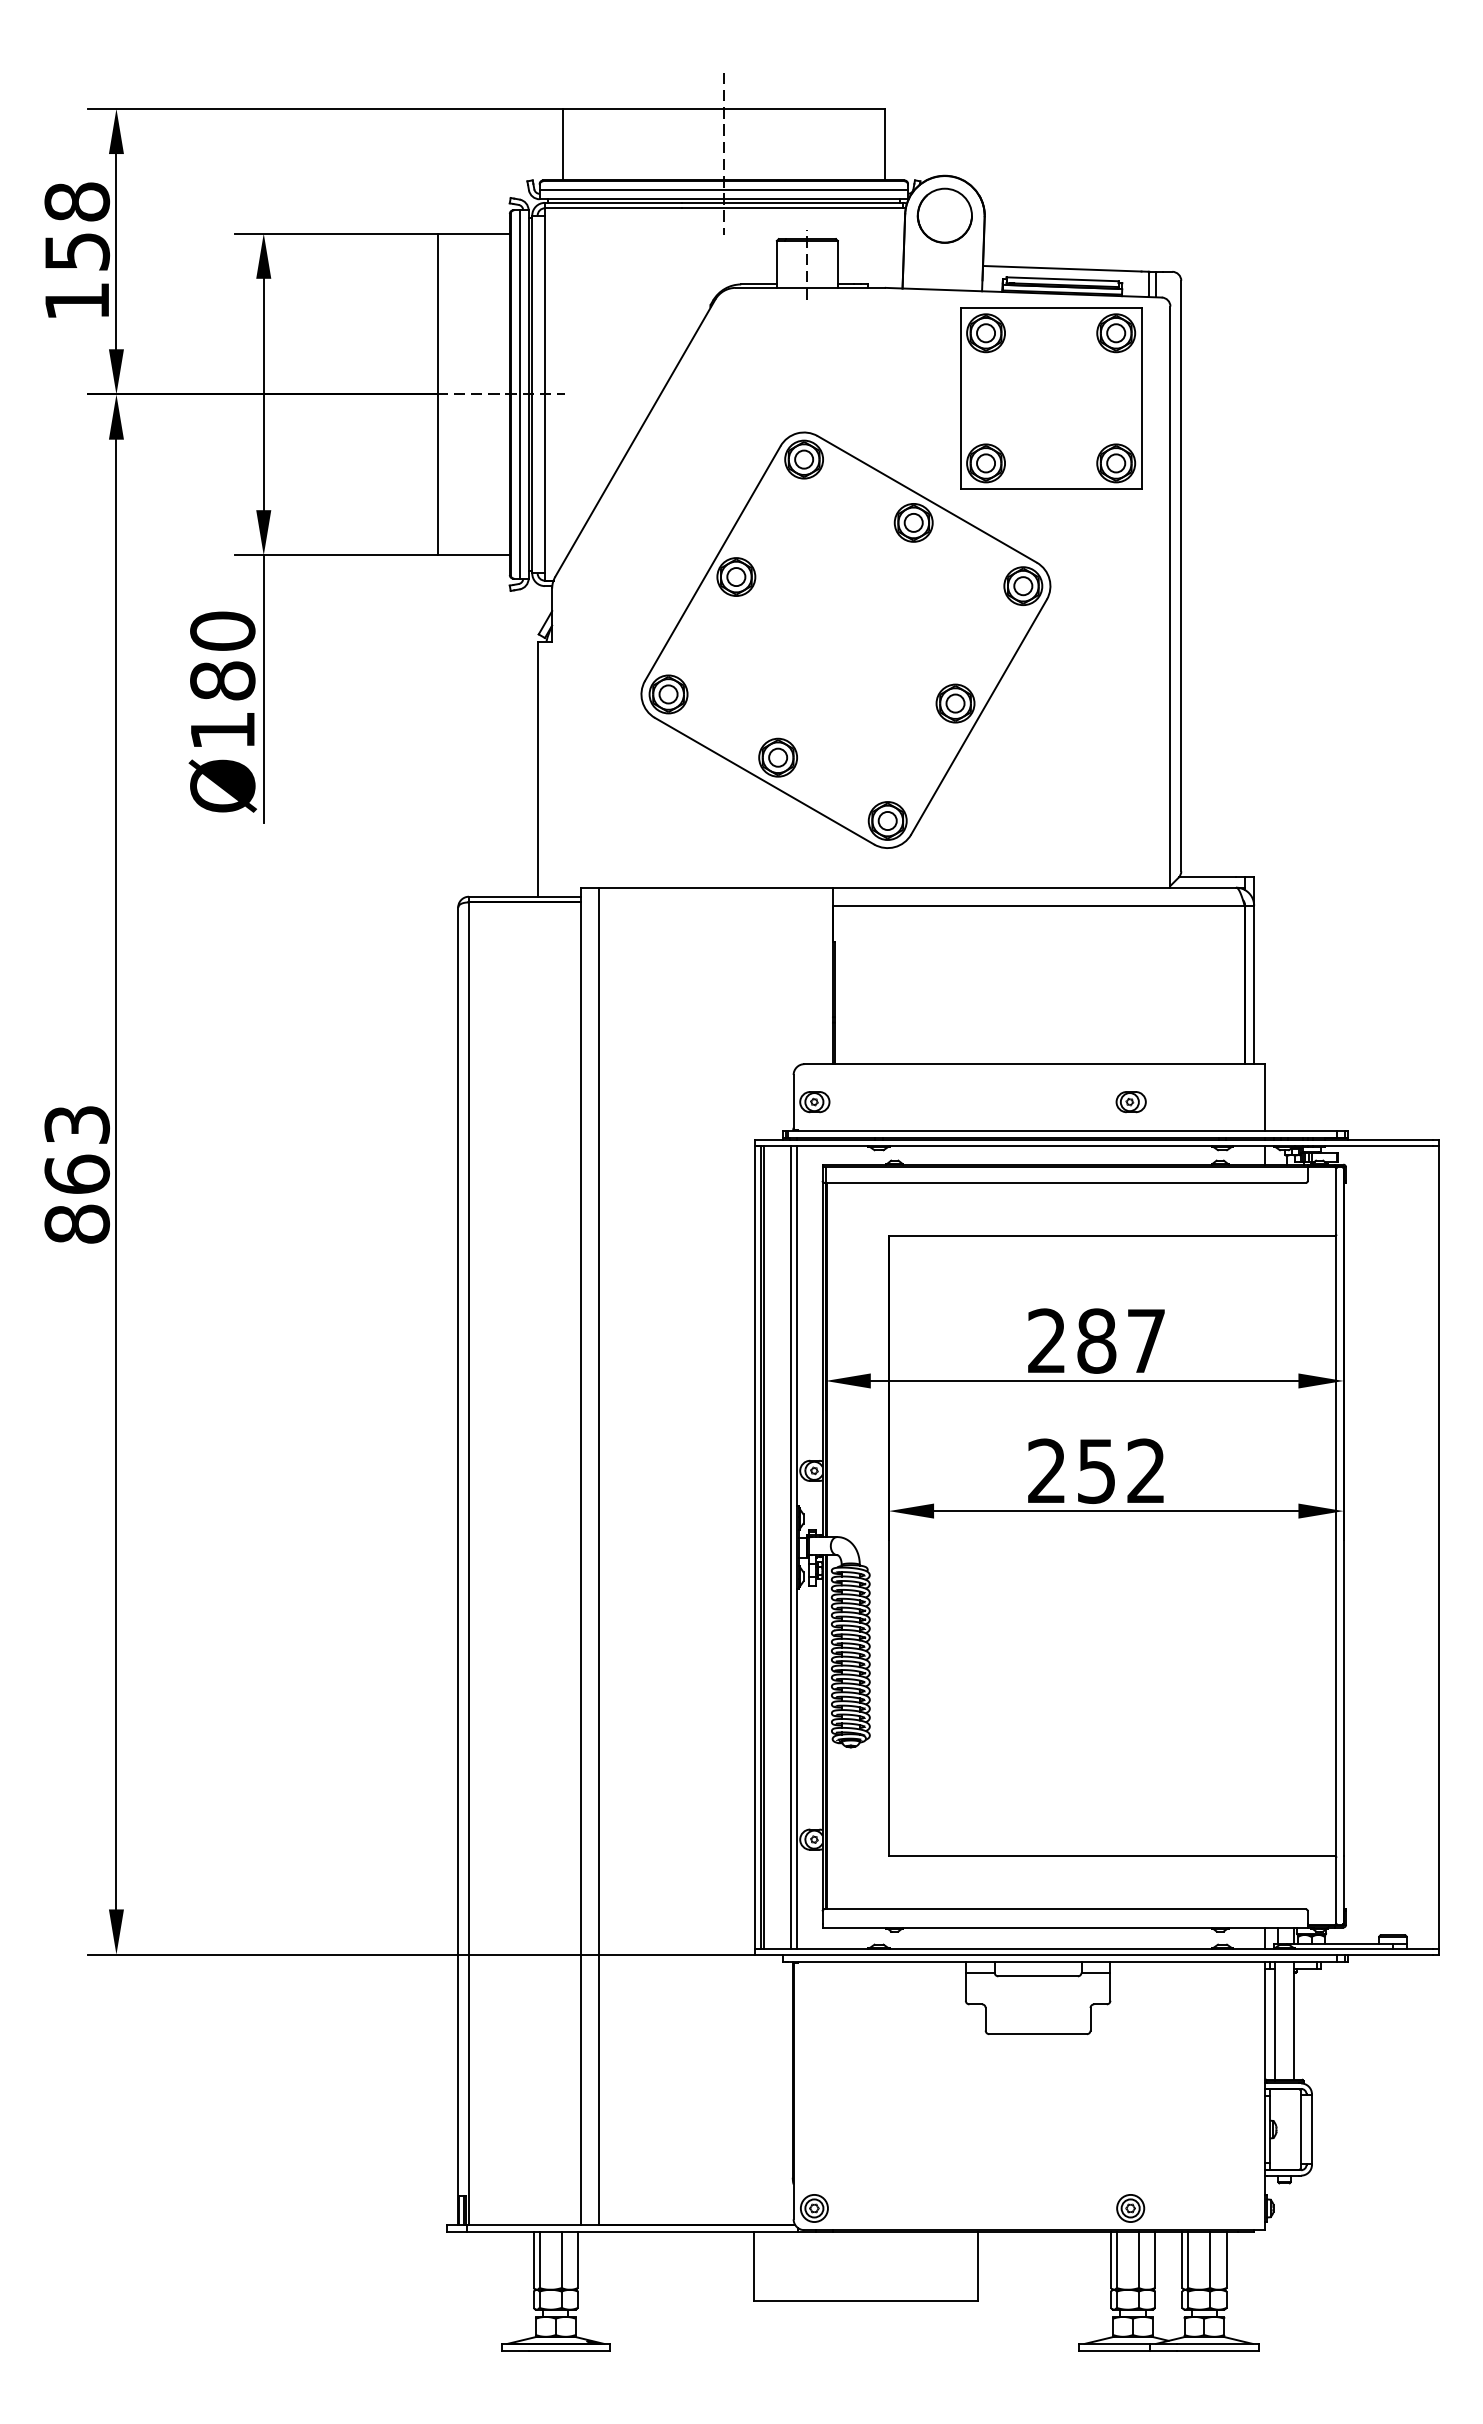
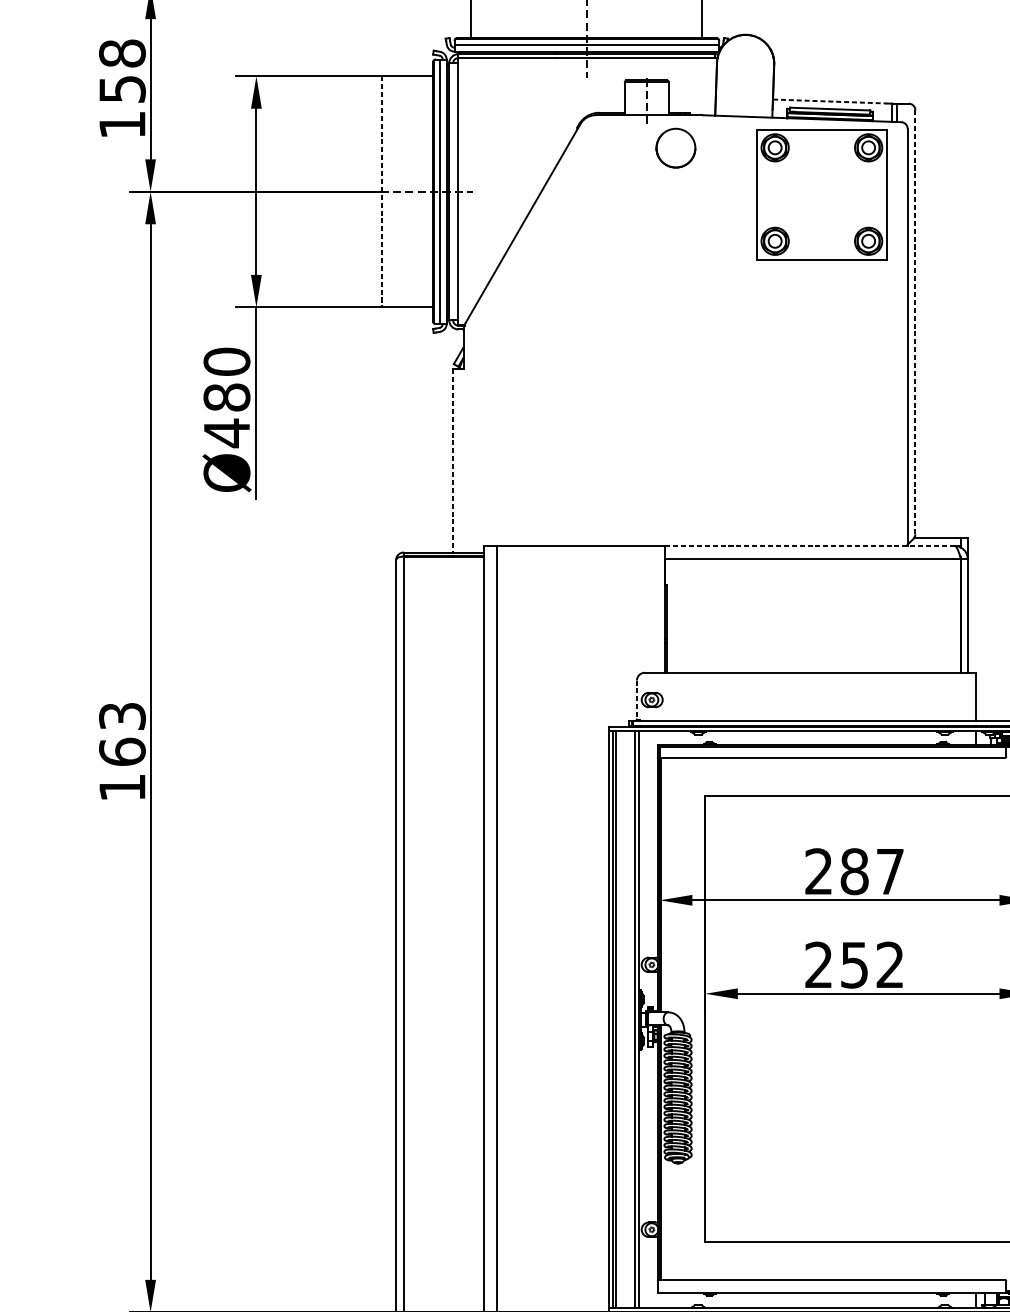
circle: (944, 215) -> (675, 148), moved
line: (1062, 268) -> (830, 101), solid -> dashed
line: (438, 394) -> (381, 191), solid -> dashed
line: (1181, 576) -> (915, 322), solid -> dashed
part: (845, 639) -> (674, 367), removed
text: (222, 730) -> (226, 433), Ø180 -> Ø480
line: (537, 769) -> (453, 461), solid -> dashed
line: (1034, 887) -> (809, 545), solid -> dashed
line: (793, 1102) -> (636, 700), solid -> dashed
part: (1130, 1102) -> (878, 700), removed
text: (76, 1223) -> (121, 787), 863 -> 163

